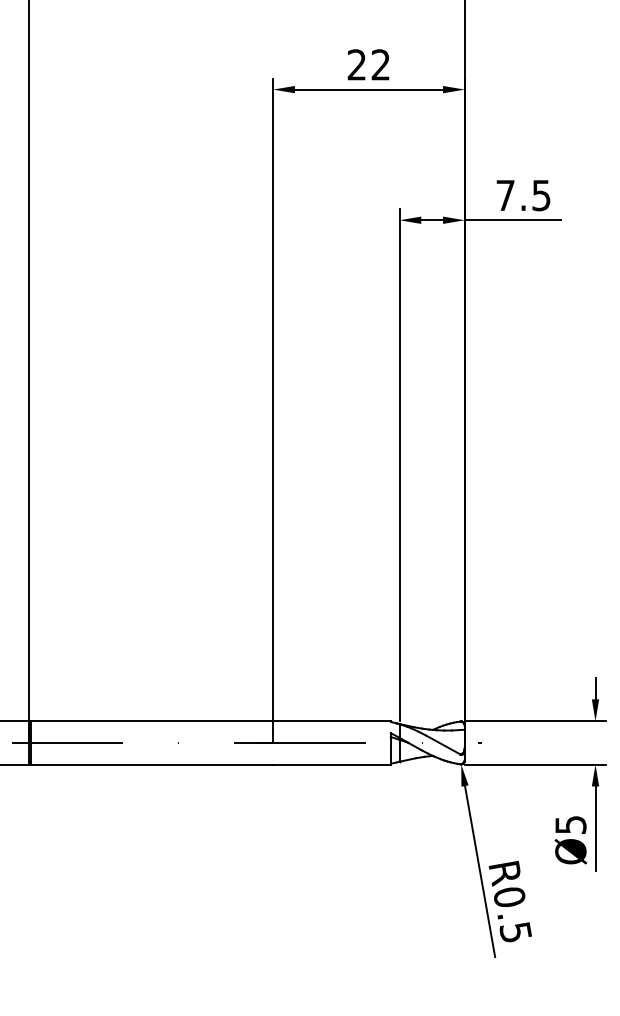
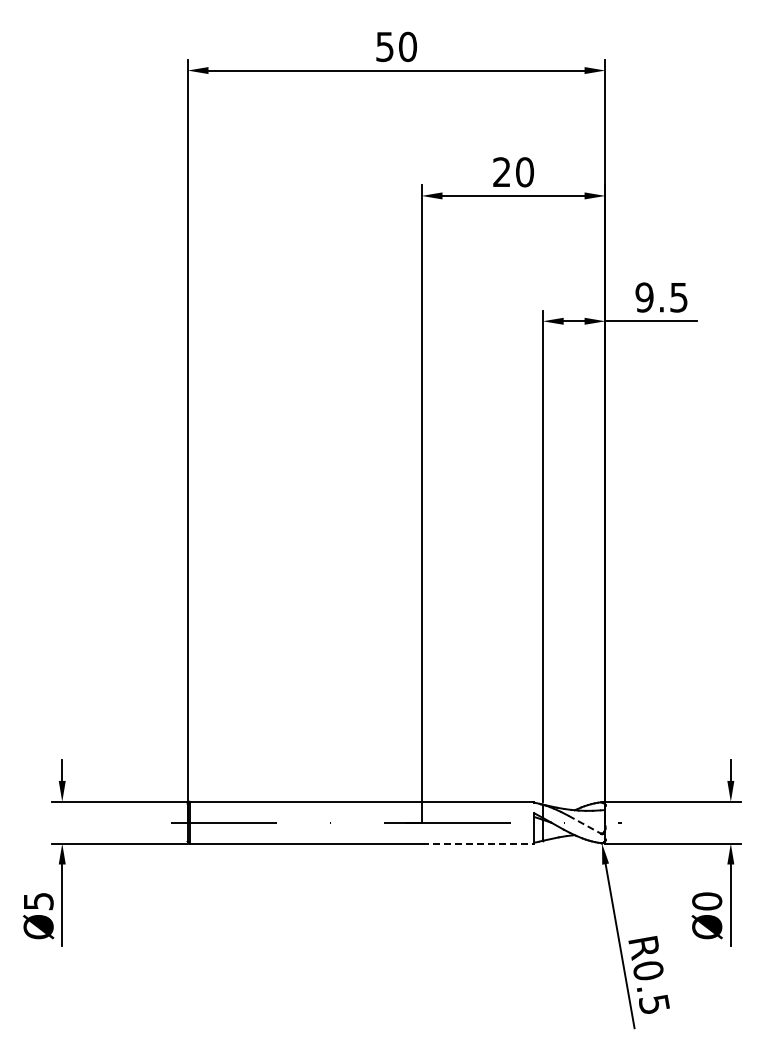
text: (381, 65) -> (525, 172), 22 -> 20
text: (505, 195) -> (644, 297), 7.5 -> 9.5
line: (442, 744) -> (584, 824), solid -> dashed
line: (332, 764) -> (478, 843), solid -> dashed
text: (571, 825) -> (707, 901), Ø5 -> Ø0

